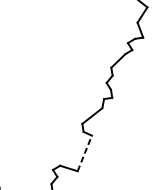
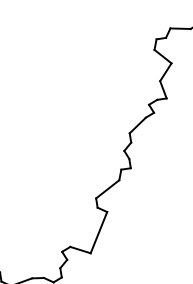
line: (85, 153) -> (99, 232), dashed -> solid

